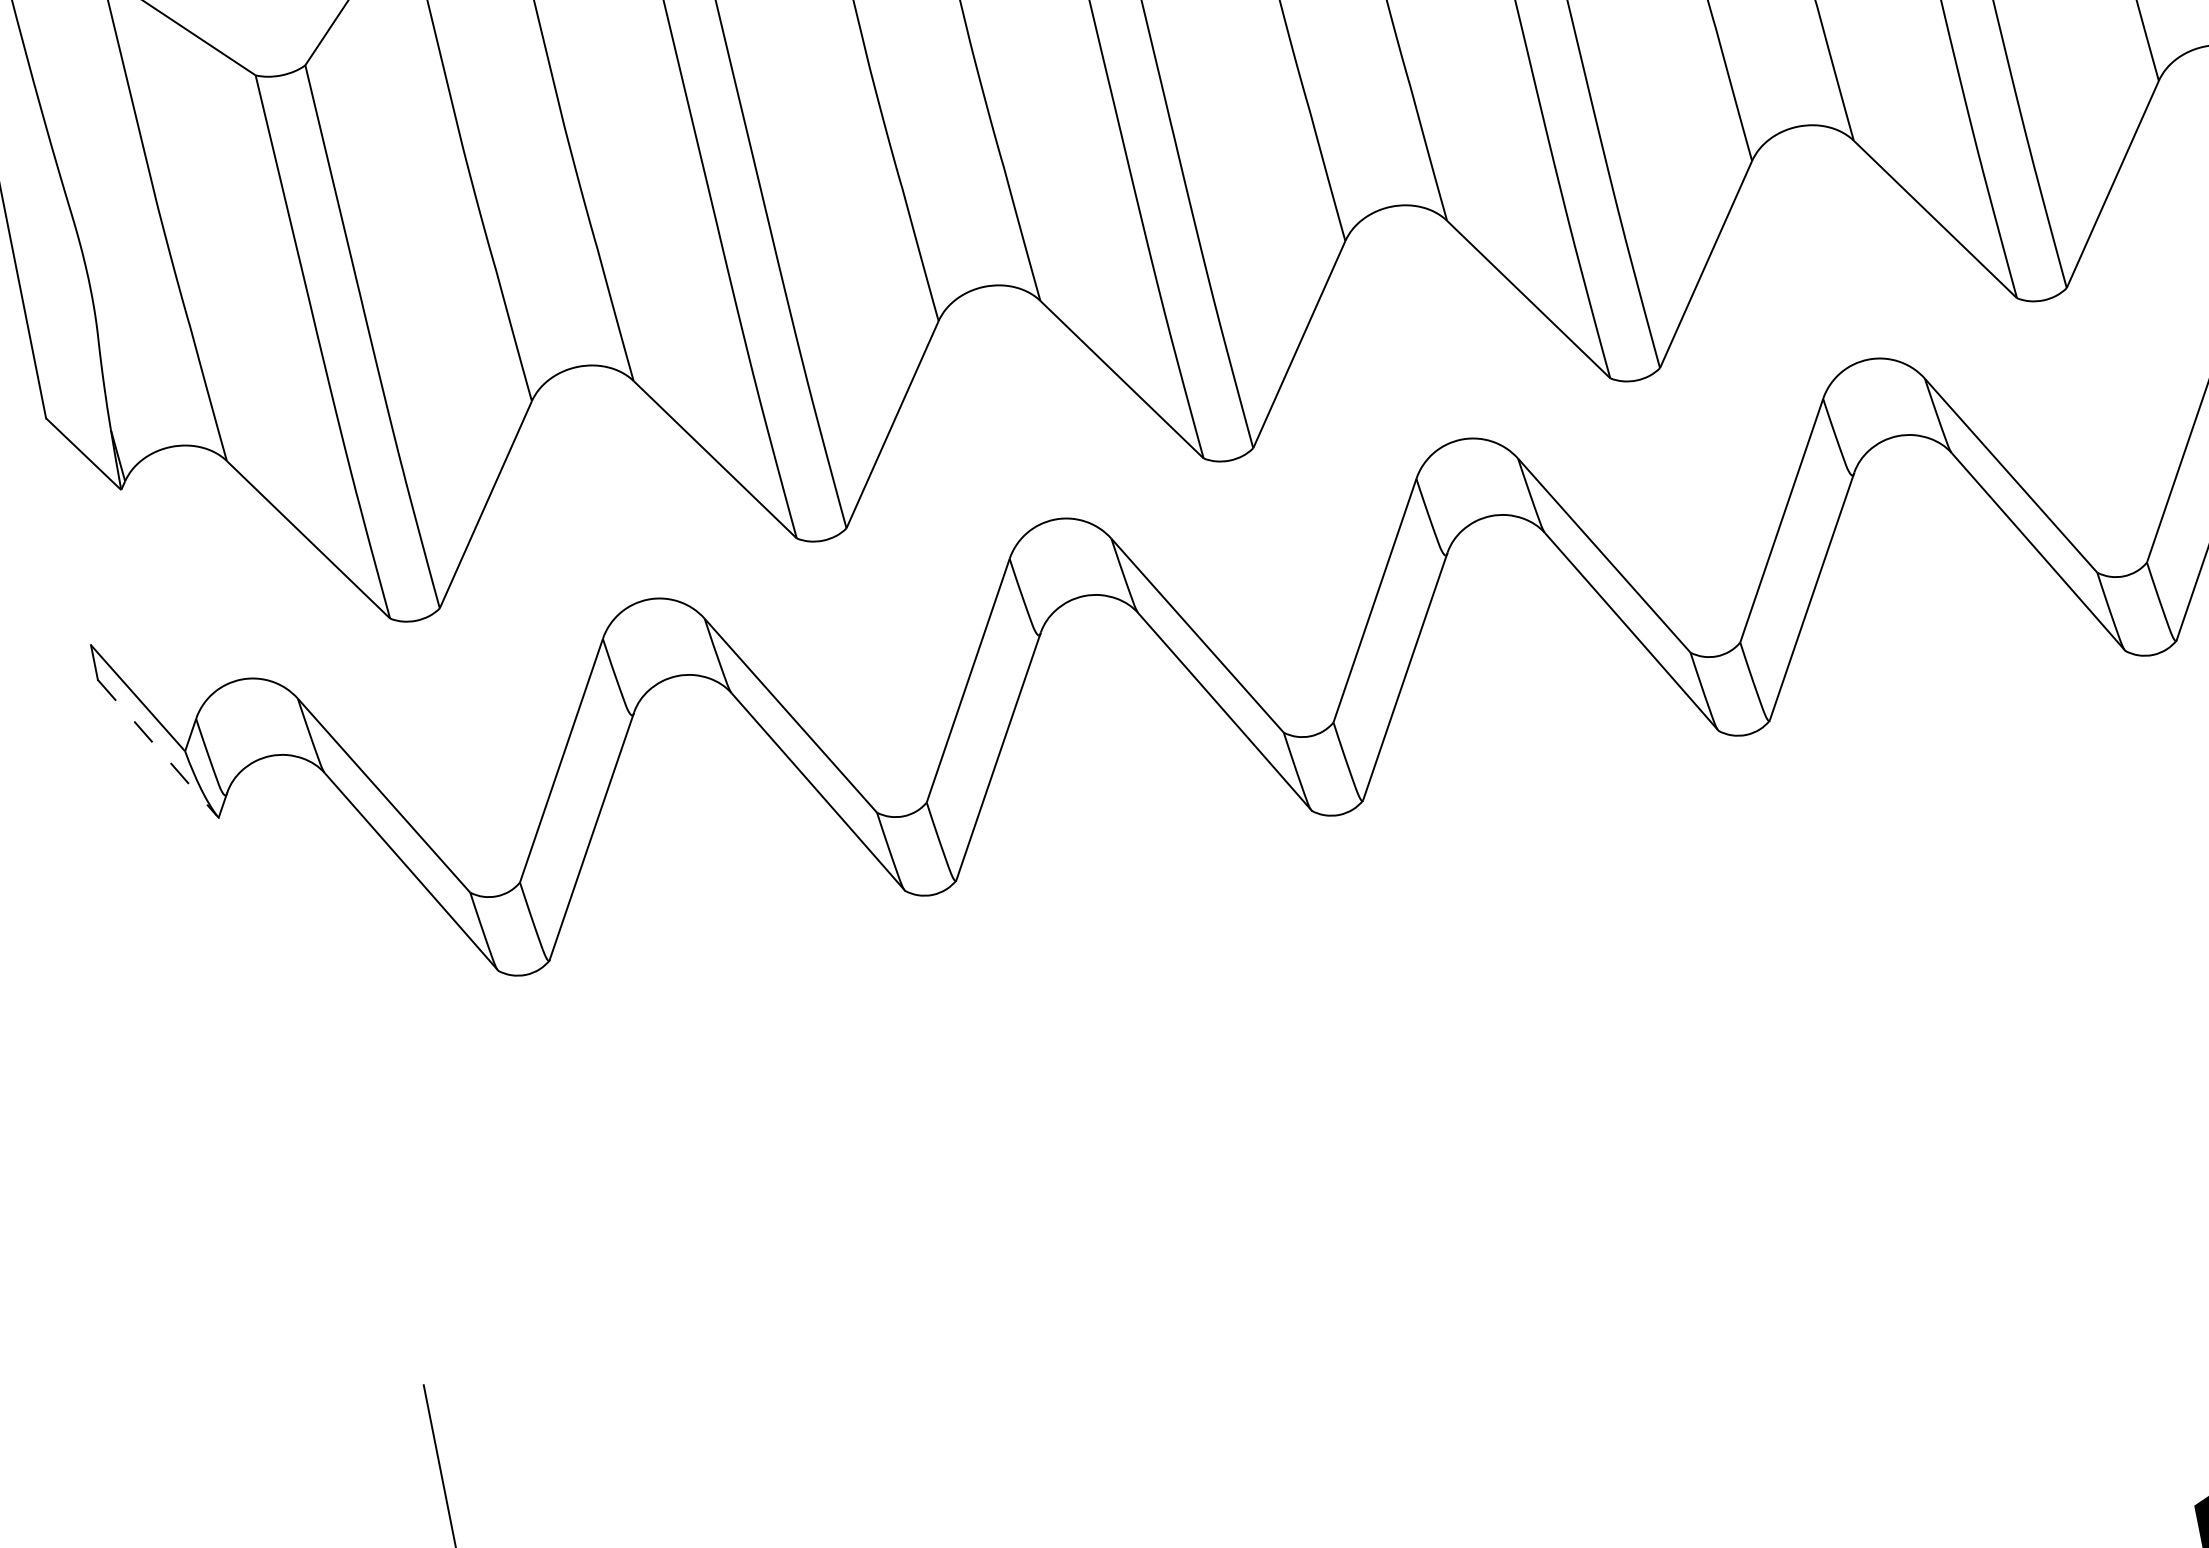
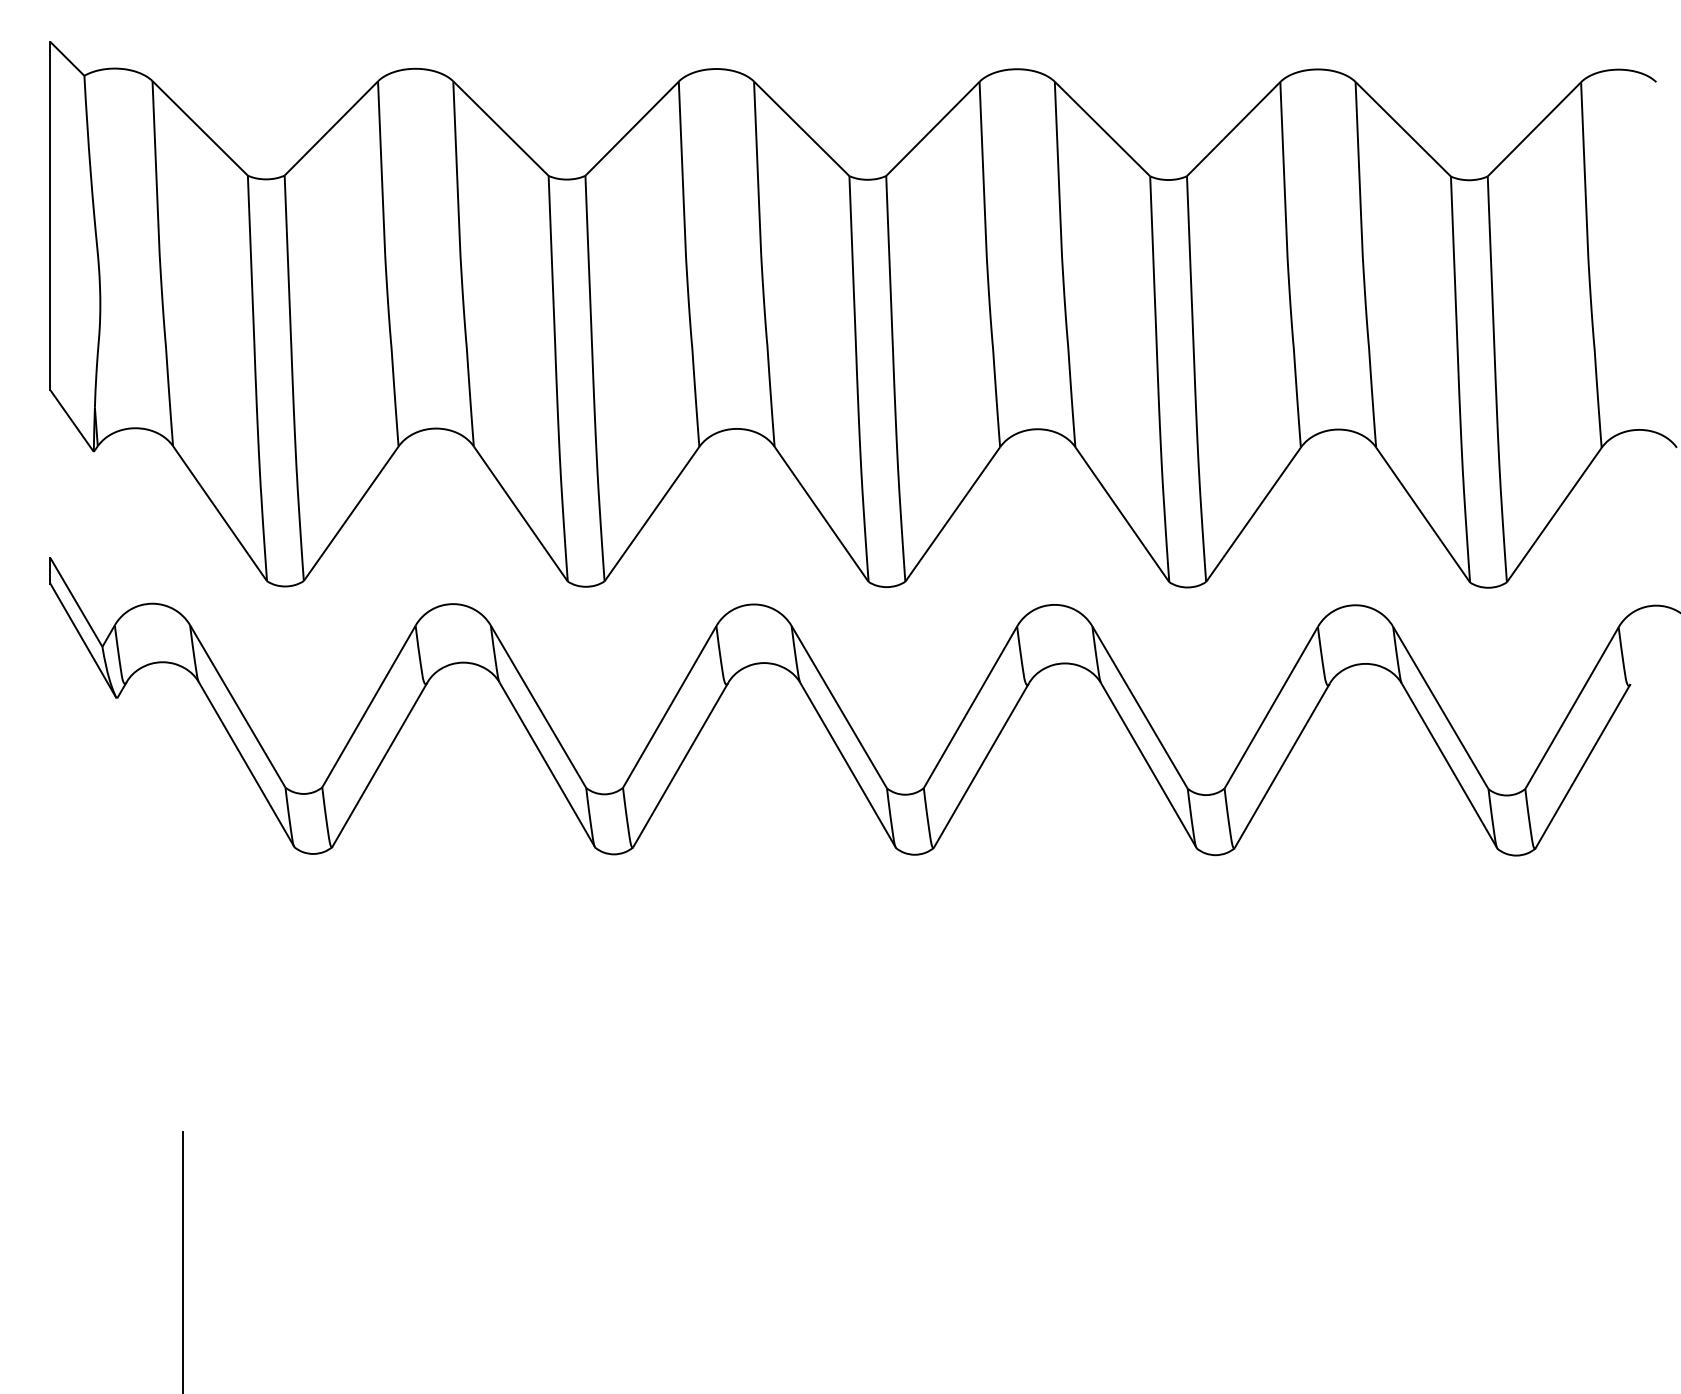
line: (157, 747) -> (83, 640), dashed -> solid

